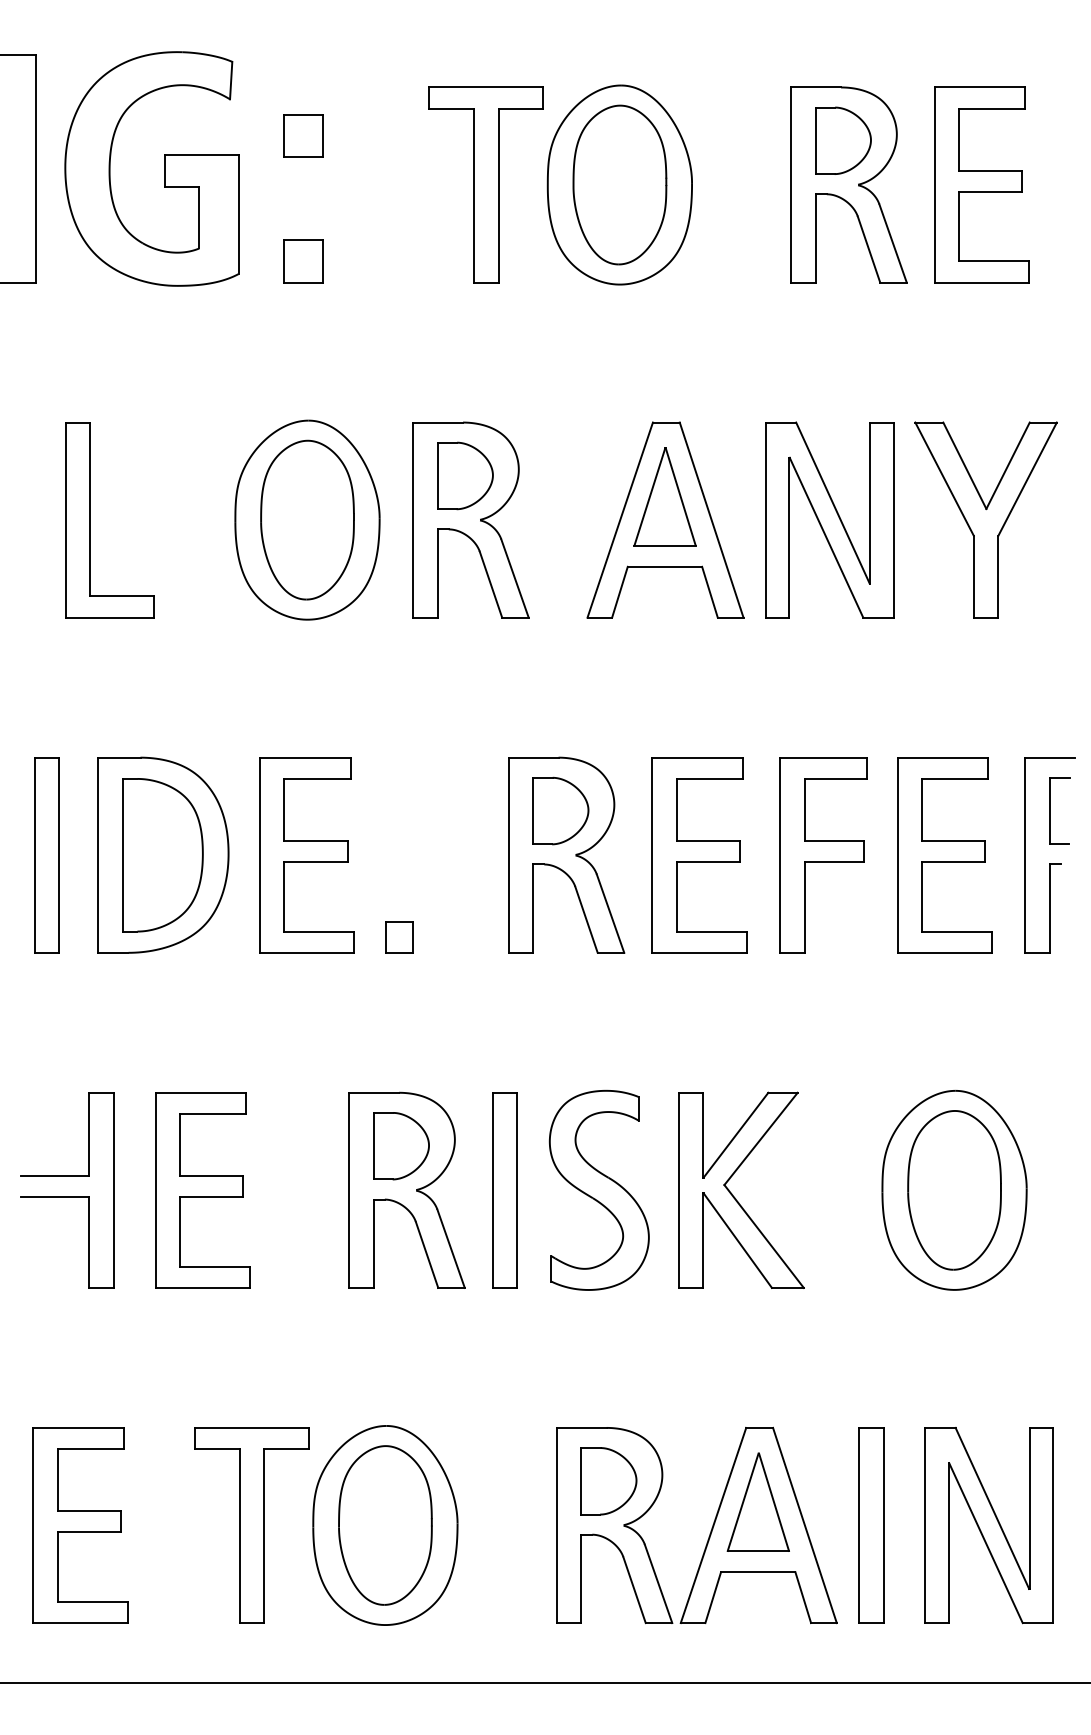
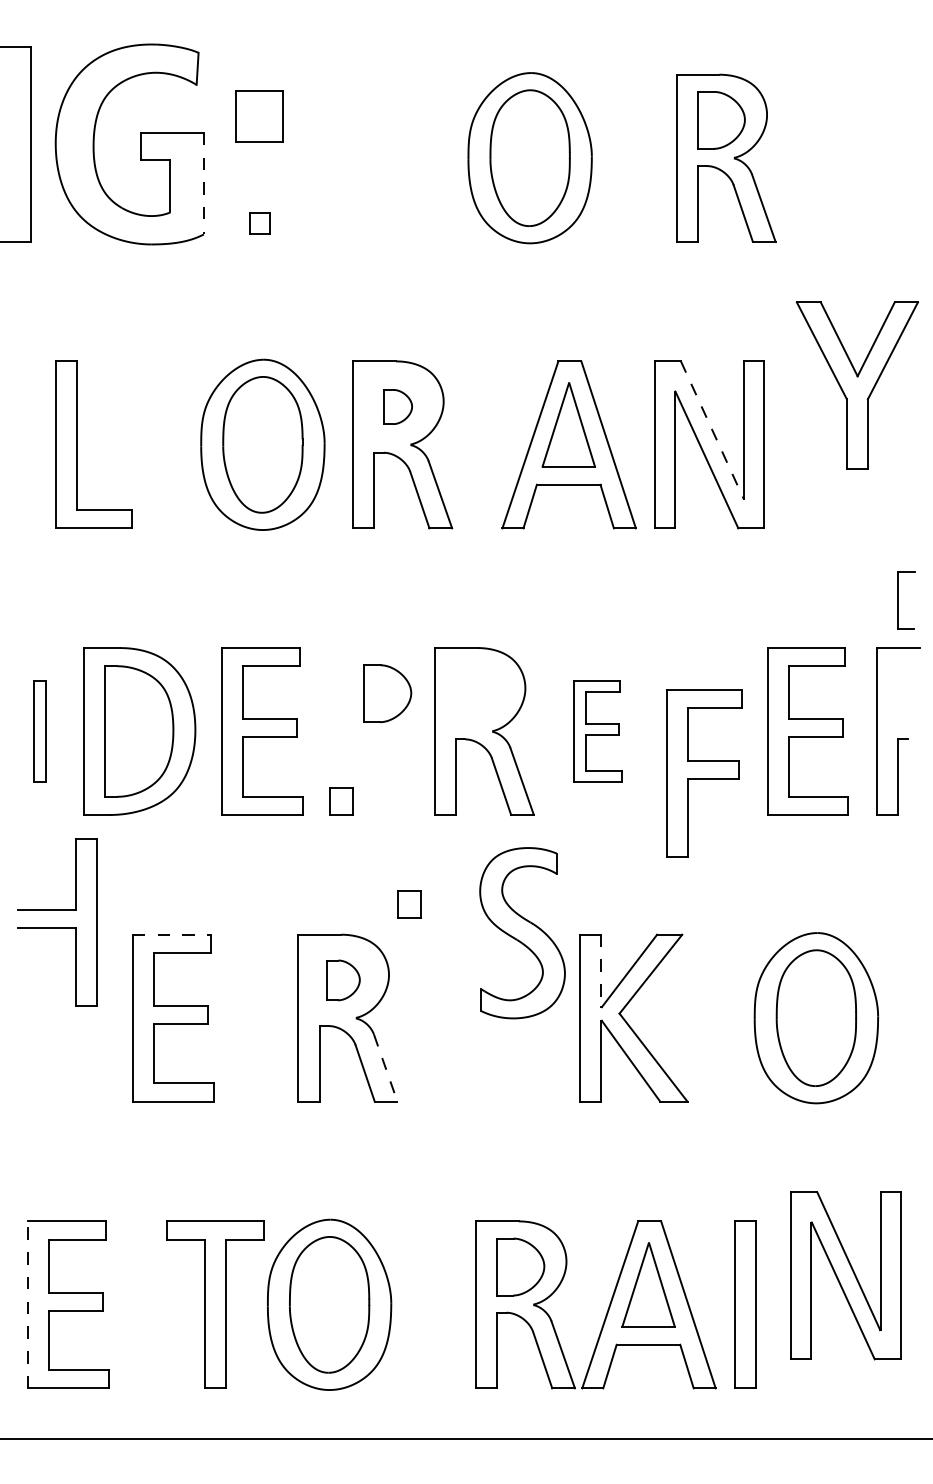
part: (303, 135) -> (259, 115), size x1.4
part: (485, 185) -> (415, 158), removed
part: (981, 185) -> (839, 158), removed
line: (238, 214) -> (203, 183), solid -> dashed
part: (303, 261) -> (259, 223), size x0.6
part: (464, 475) -> (397, 406), size x0.6
line: (833, 503) -> (712, 430), solid -> dashed
part: (985, 519) -> (856, 385), moved
part: (560, 810) -> (387, 693), moved
part: (1050, 810) -> (898, 600), moved
part: (46, 855) -> (39, 731), size x0.6
part: (698, 855) -> (597, 731), size x0.6
part: (823, 855) -> (704, 773), moved
part: (478, 1057) -> (409, 904), added
line: (200, 1092) -> (171, 934), solid -> dashed
line: (703, 1135) -> (601, 971), solid -> dashed
part: (401, 1146) -> (343, 980), size x0.7
part: (67, 1190) -> (57, 922), moved
part: (504, 1190) -> (431, 1018), removed
part: (599, 1190) -> (522, 933), moved
line: (450, 1249) -> (385, 1068), solid -> dashed
line: (33, 1525) -> (28, 1304), solid -> dashed
part: (988, 1525) -> (845, 1275), moved

